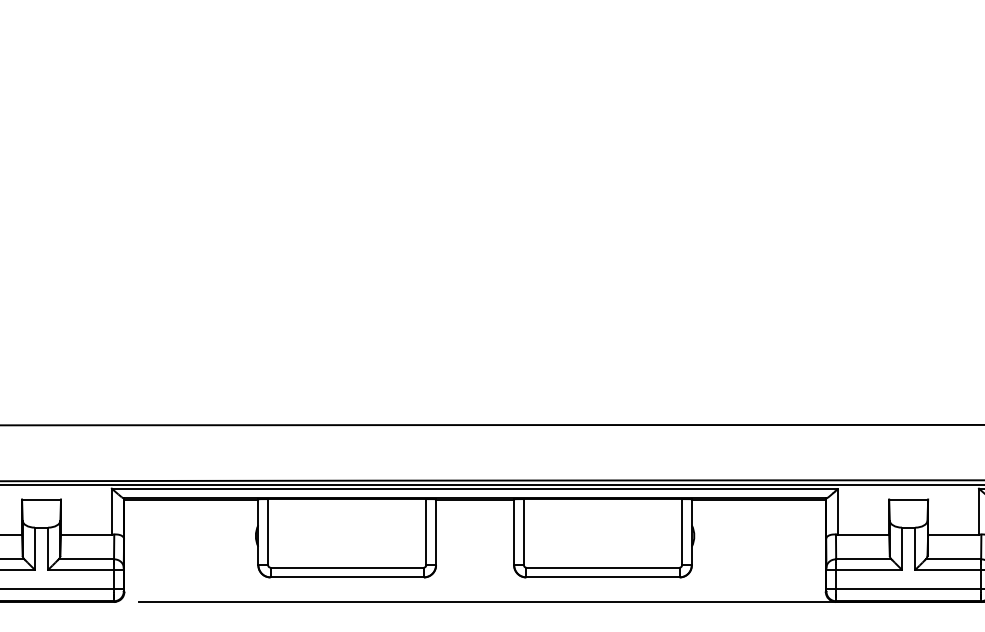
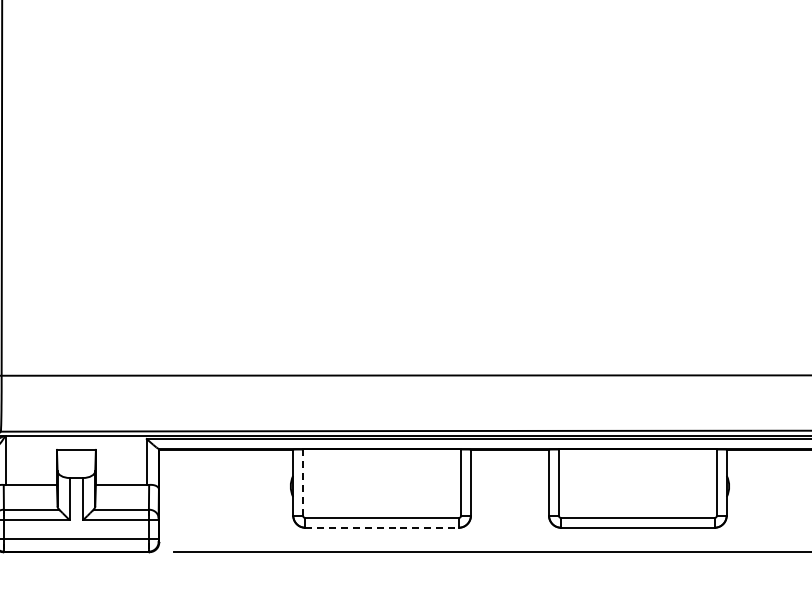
line: (268, 532) -> (303, 482), solid -> dashed
line: (347, 577) -> (382, 527), solid -> dashed

